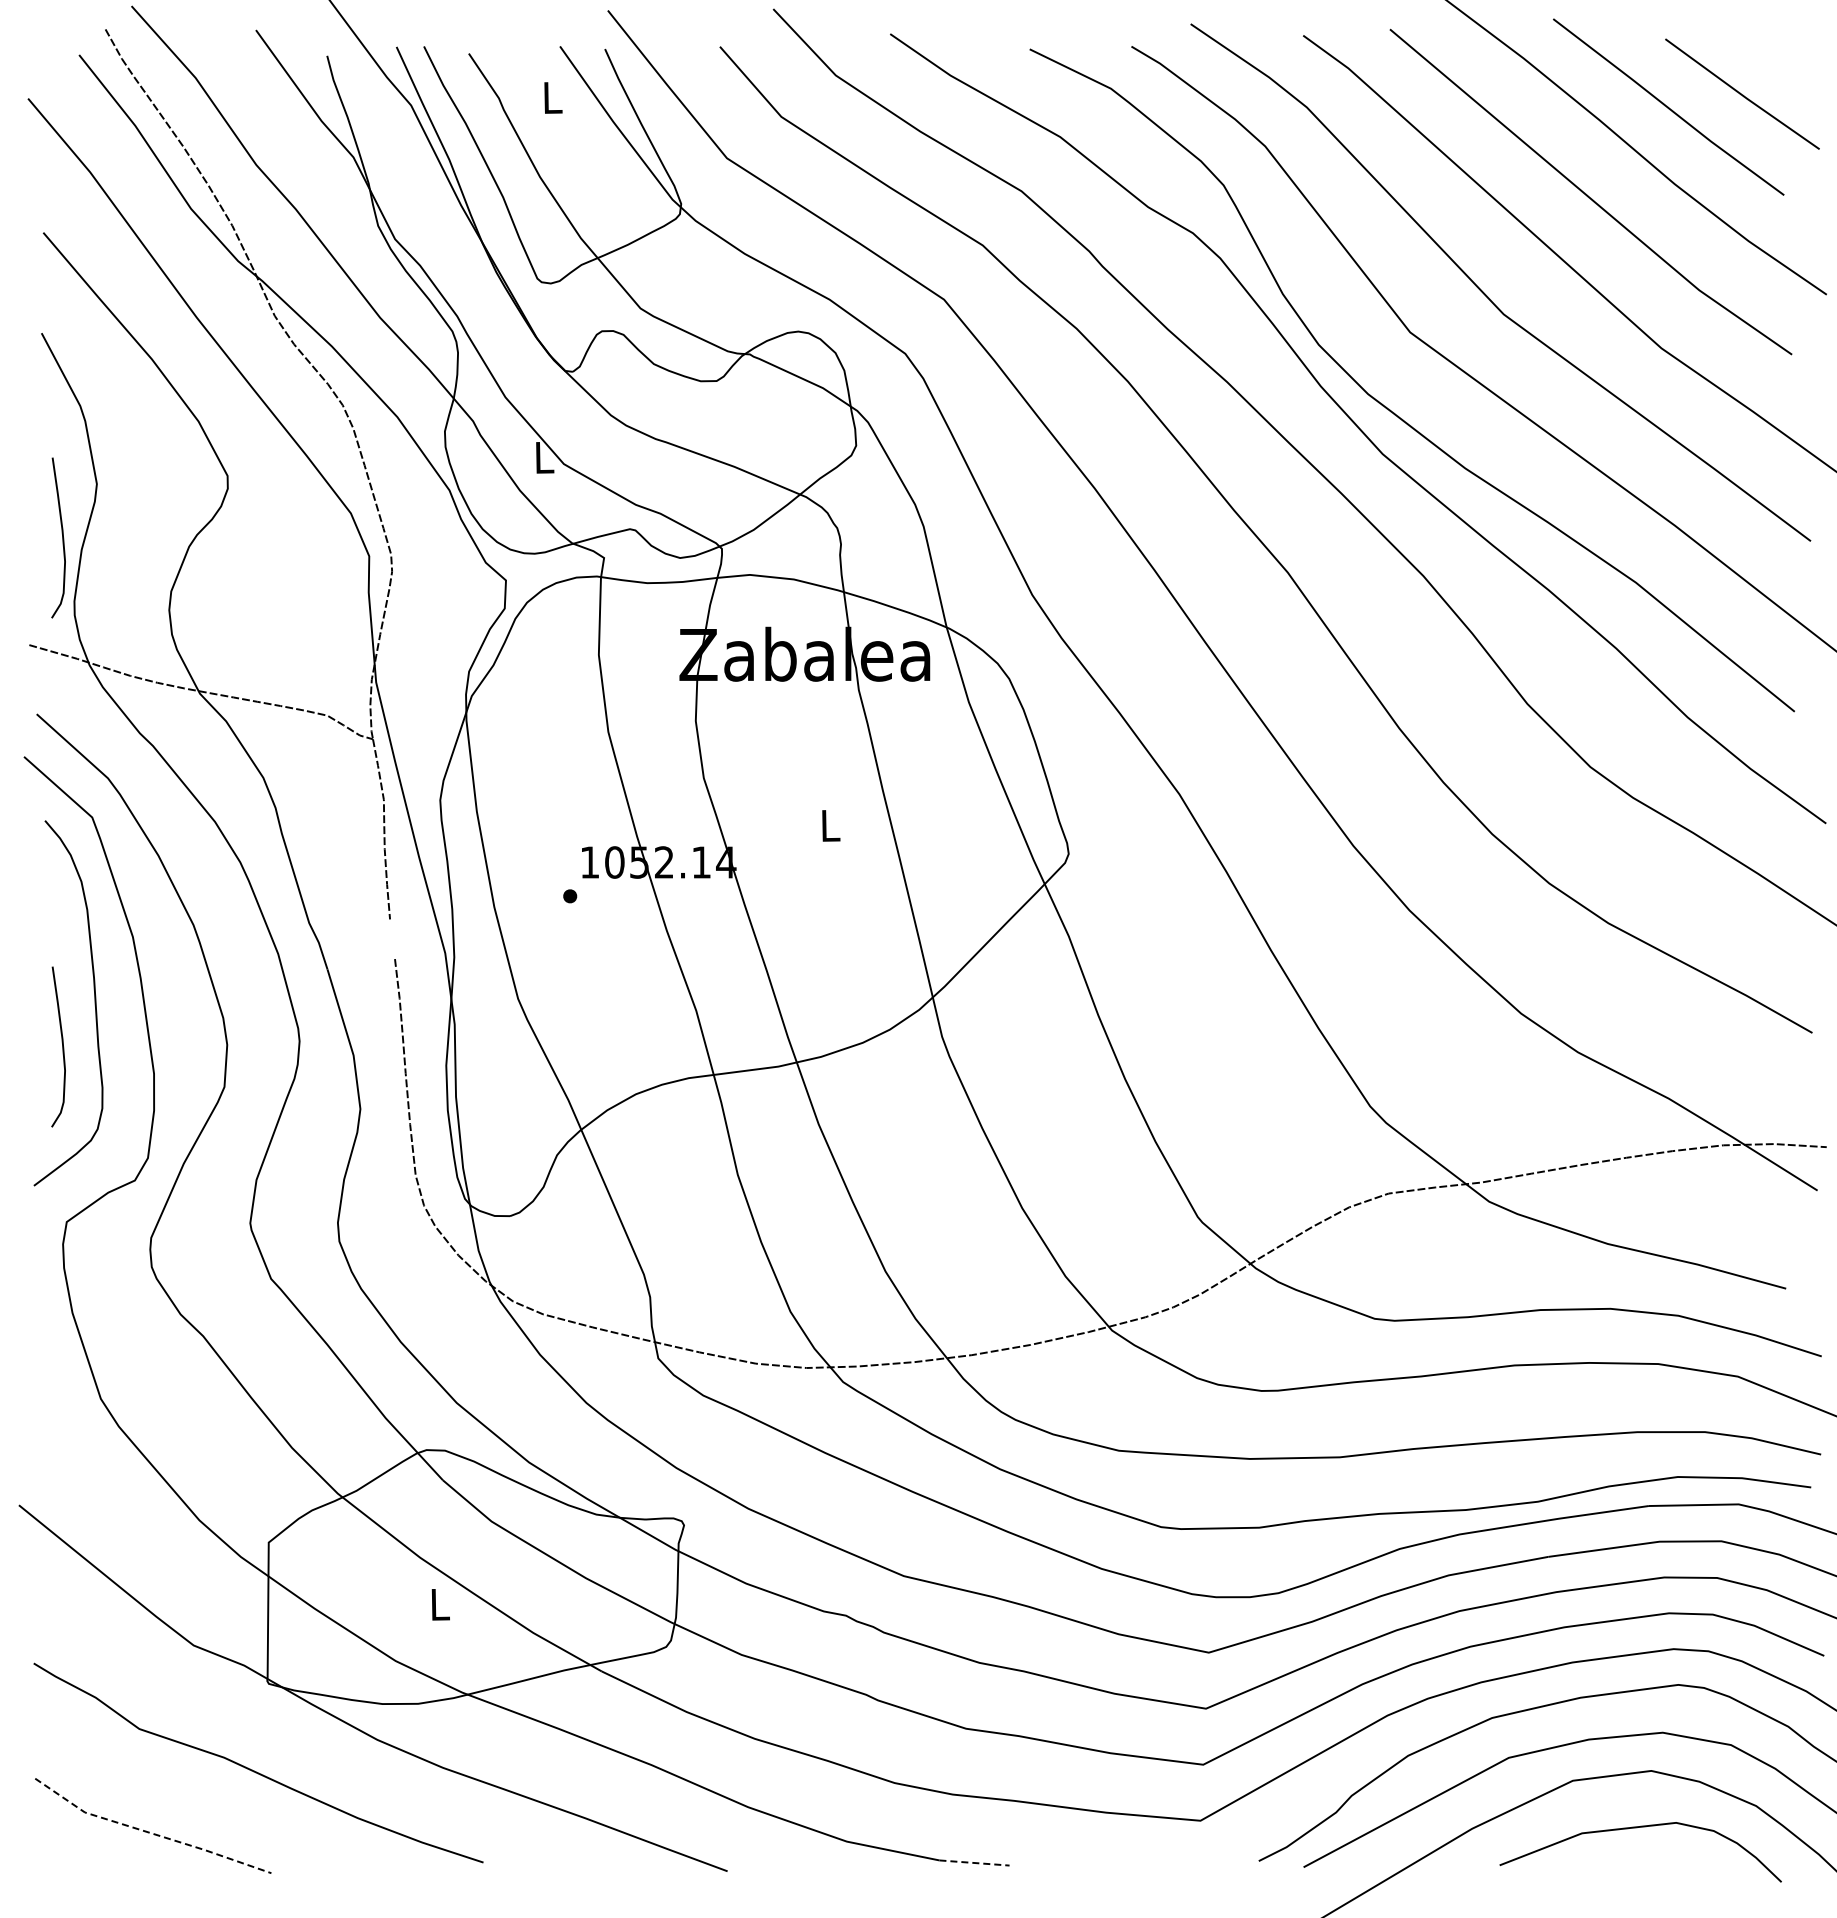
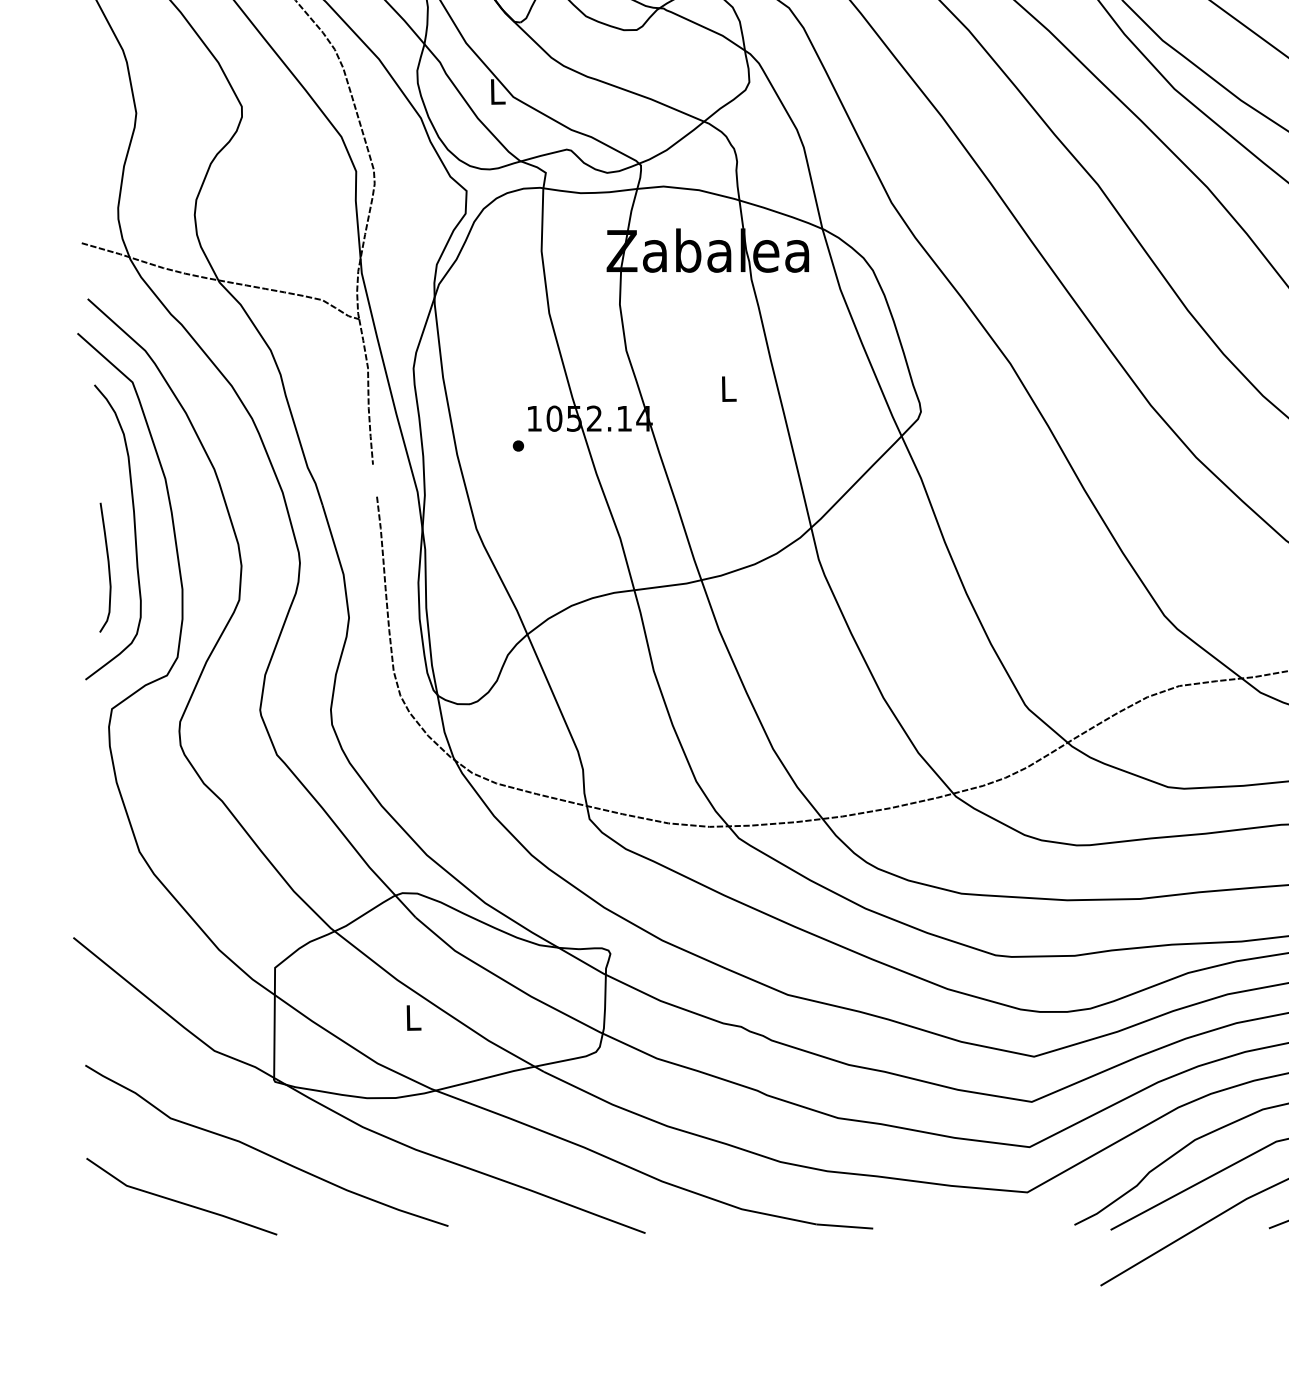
curve: (62, 537) -> (108, 156), removed
line: (149, 1832) -> (178, 1201), dashed -> solid
line: (974, 1863) -> (844, 1226), dashed -> solid

